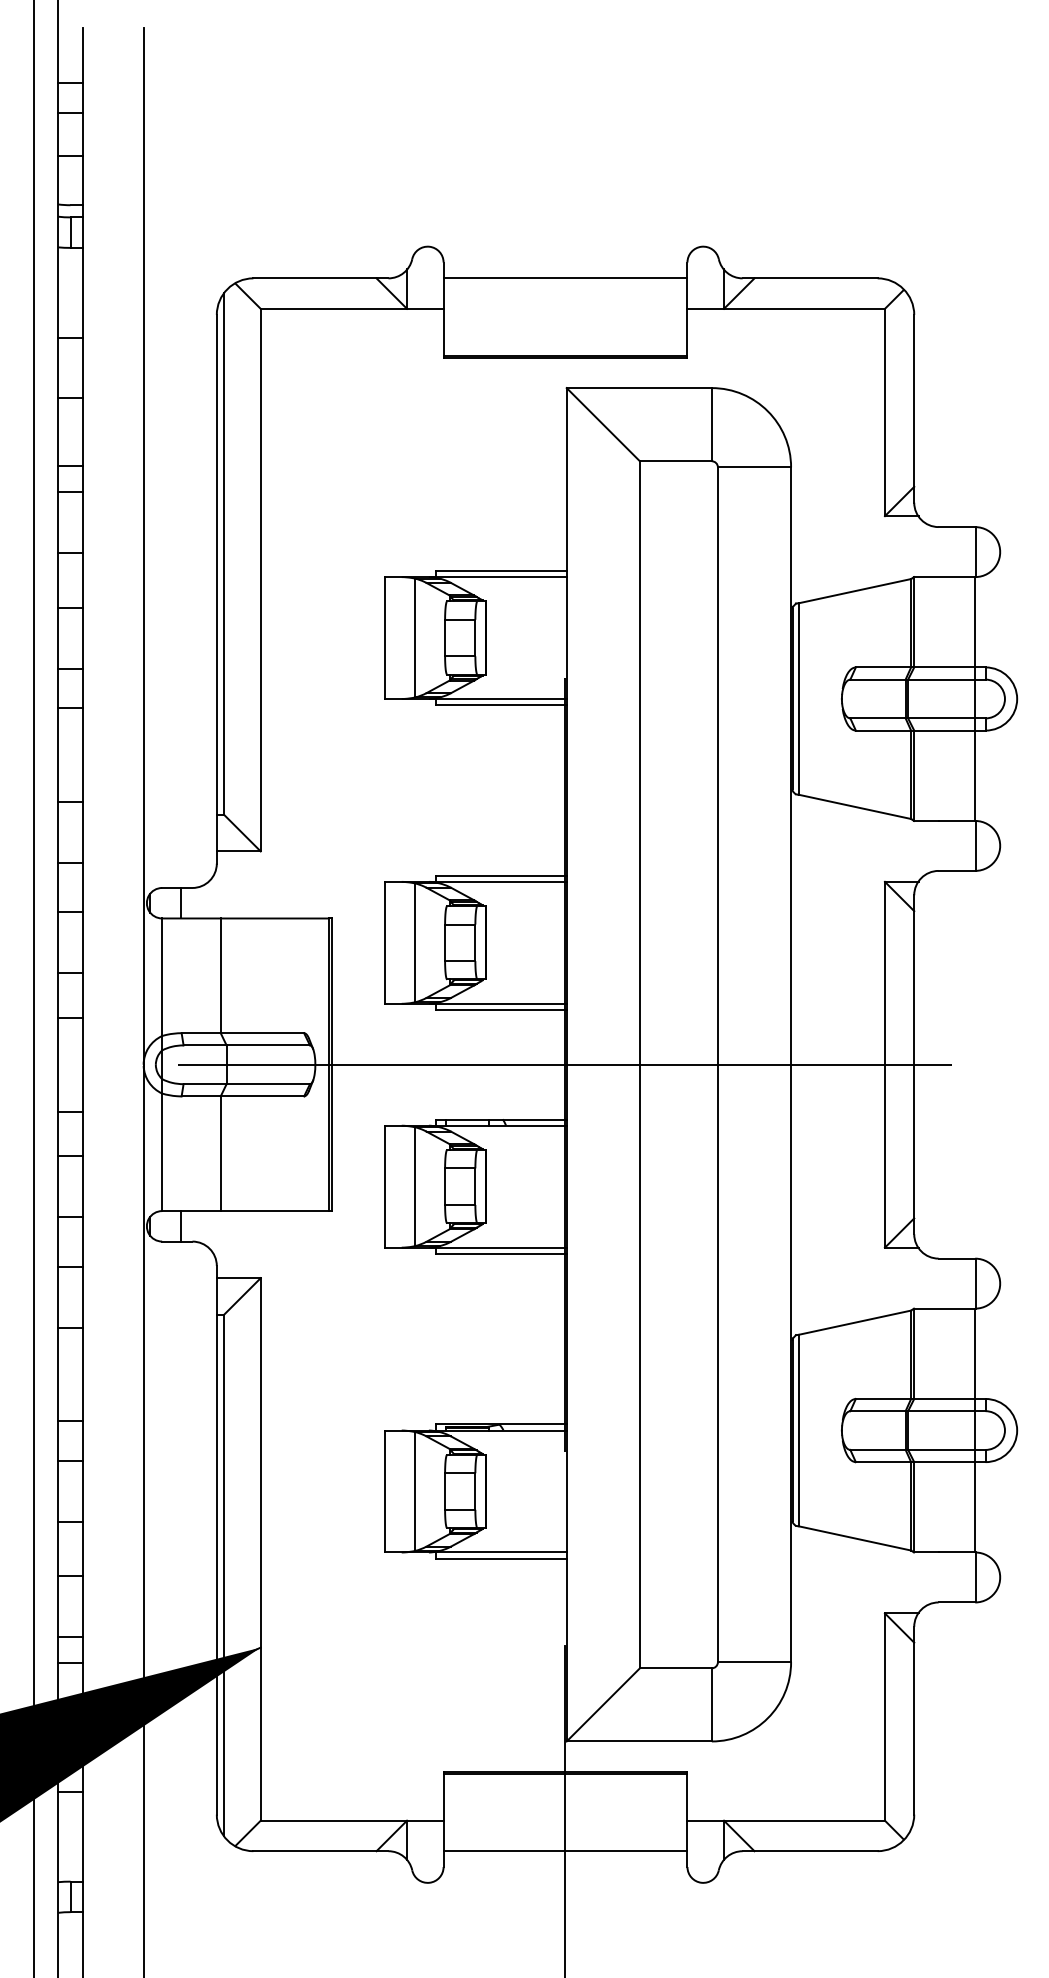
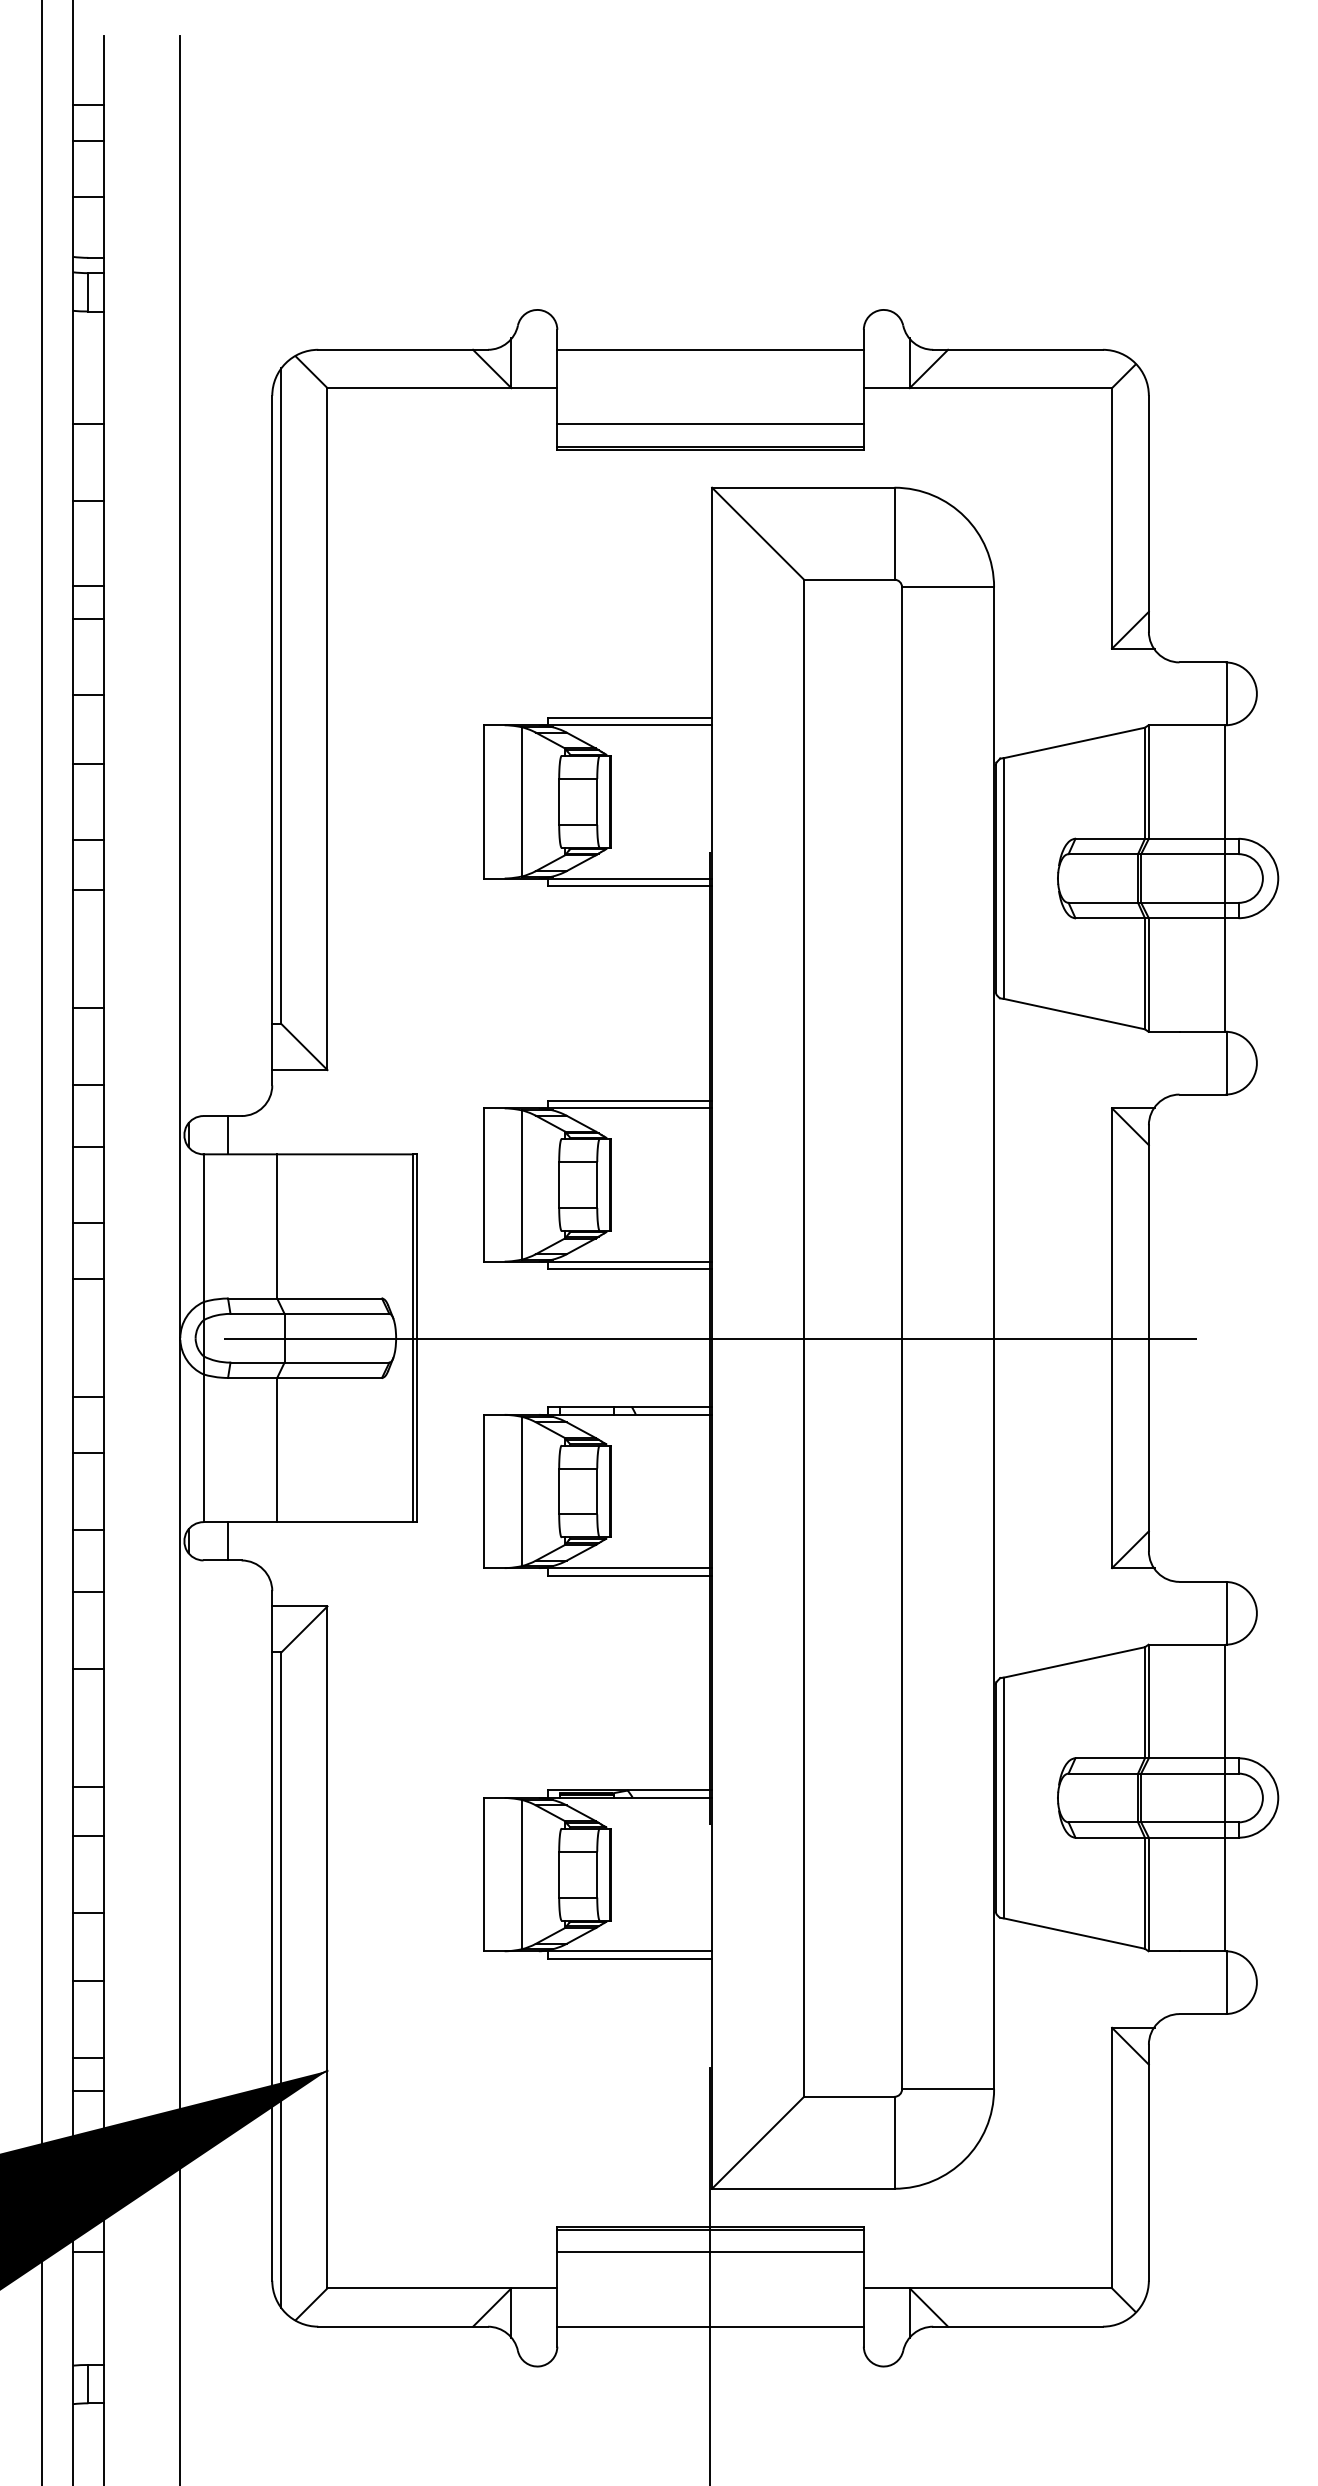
line: (565, 337) -> (710, 424), added
line: (565, 1792) -> (710, 2252), added

